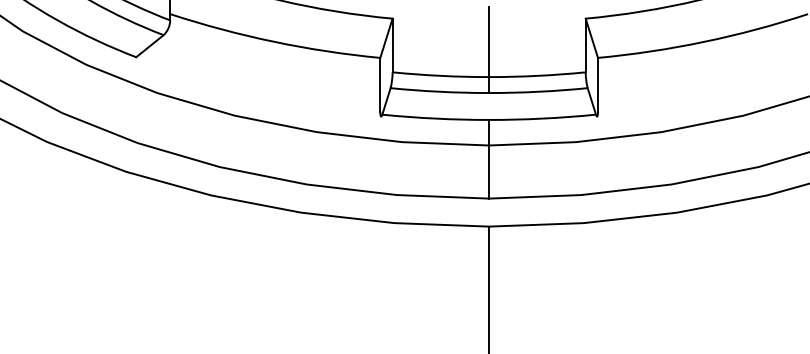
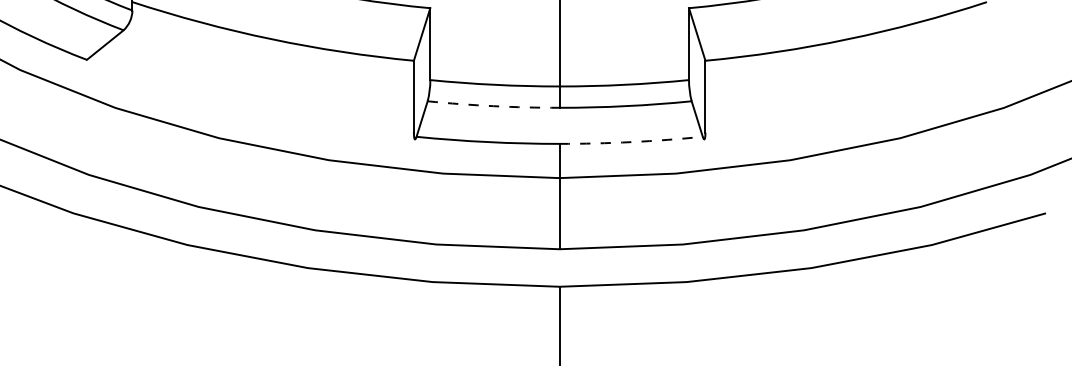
arc: (439, 91) -> (493, 105), solid -> dashed
arc: (542, 118) -> (631, 141), solid -> dashed

